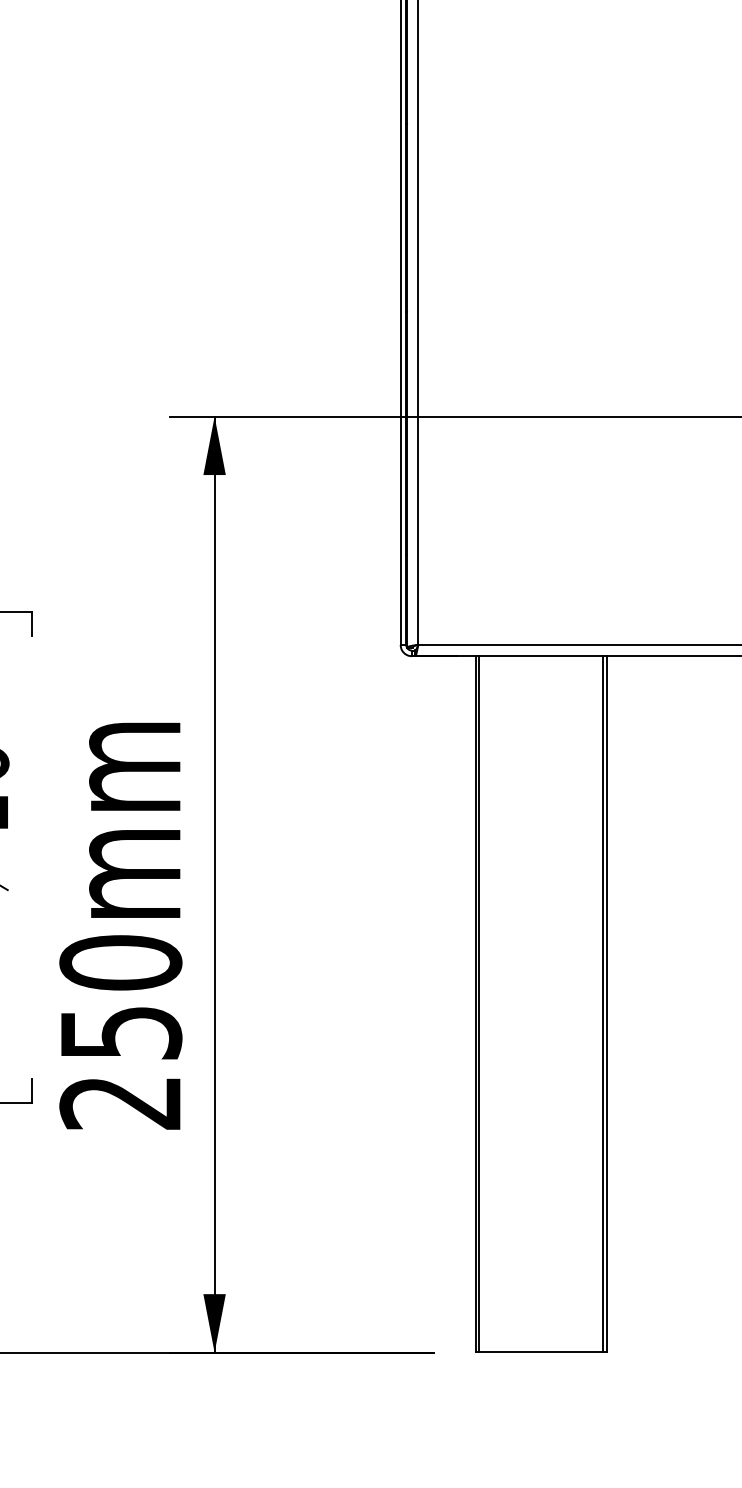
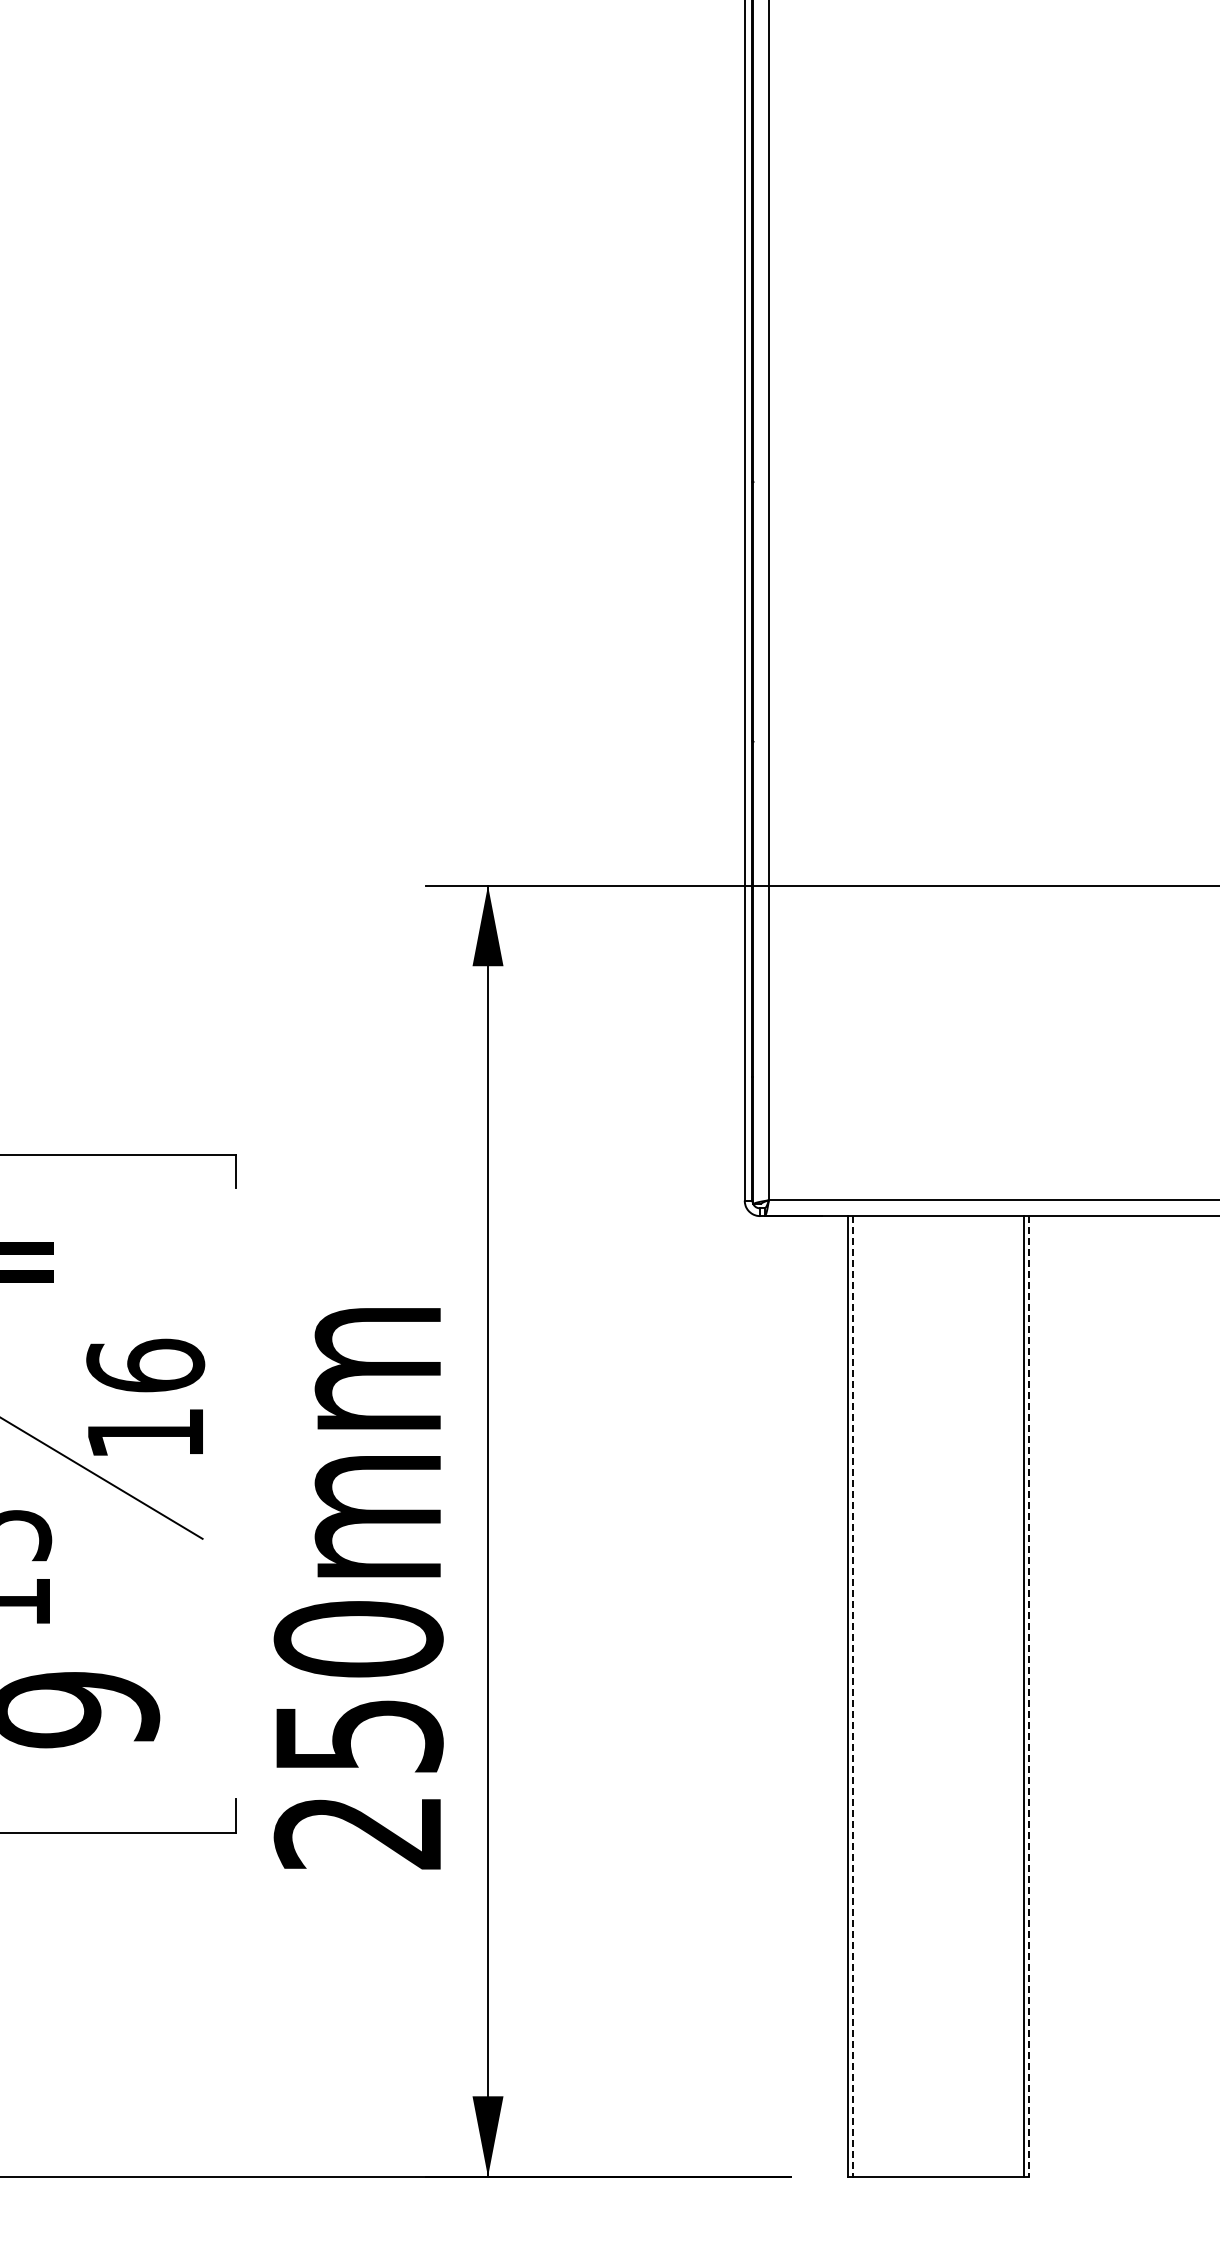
line: (479, 1004) -> (853, 1696), solid -> dashed
line: (606, 1004) -> (1028, 1696), solid -> dashed

